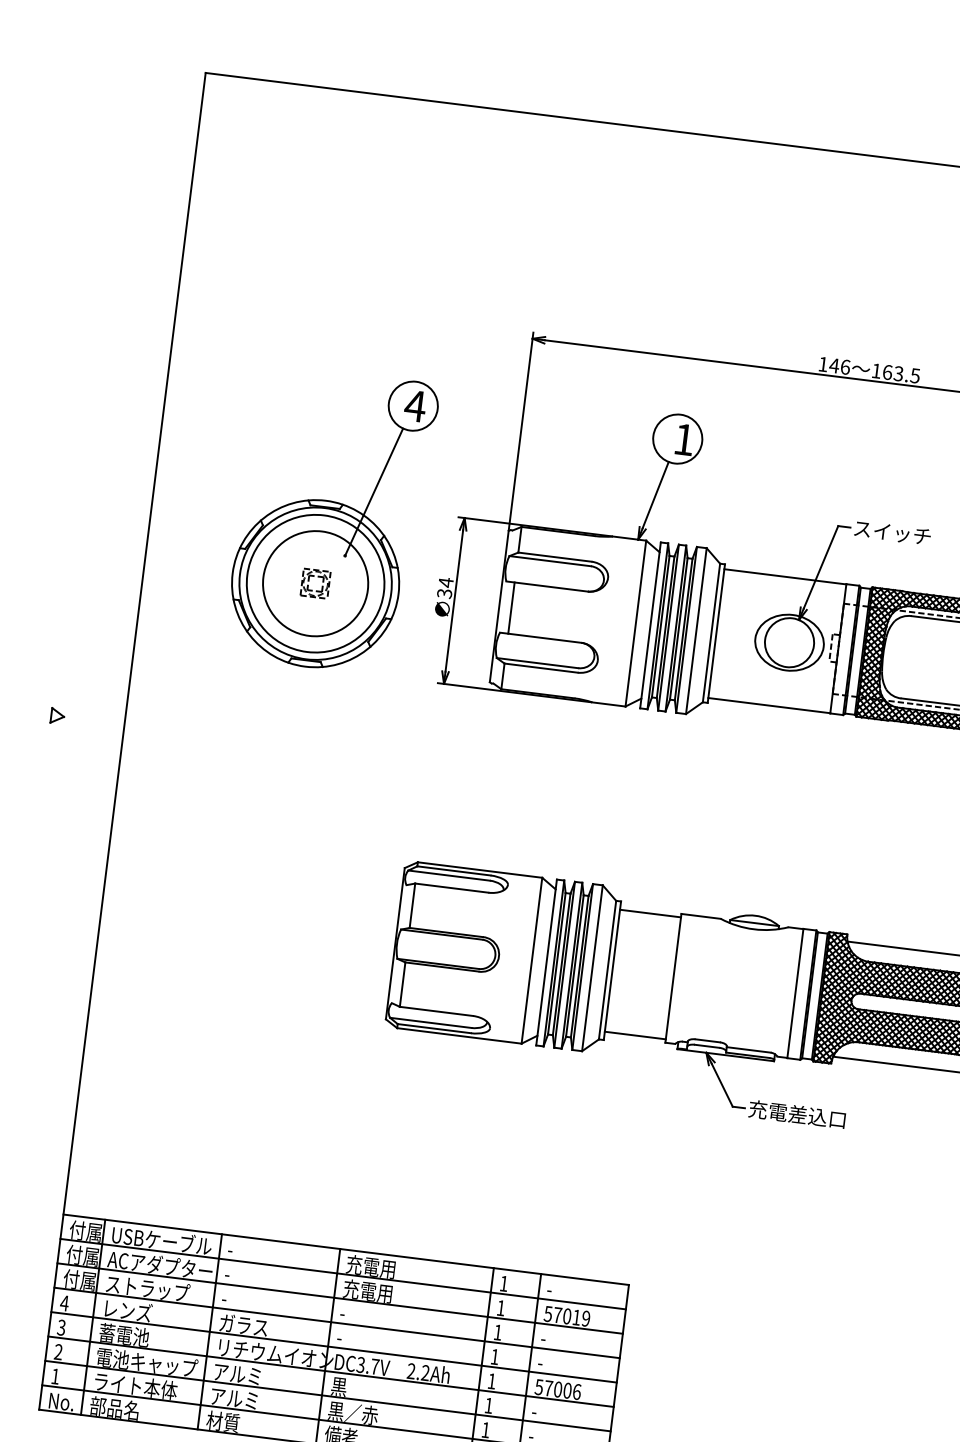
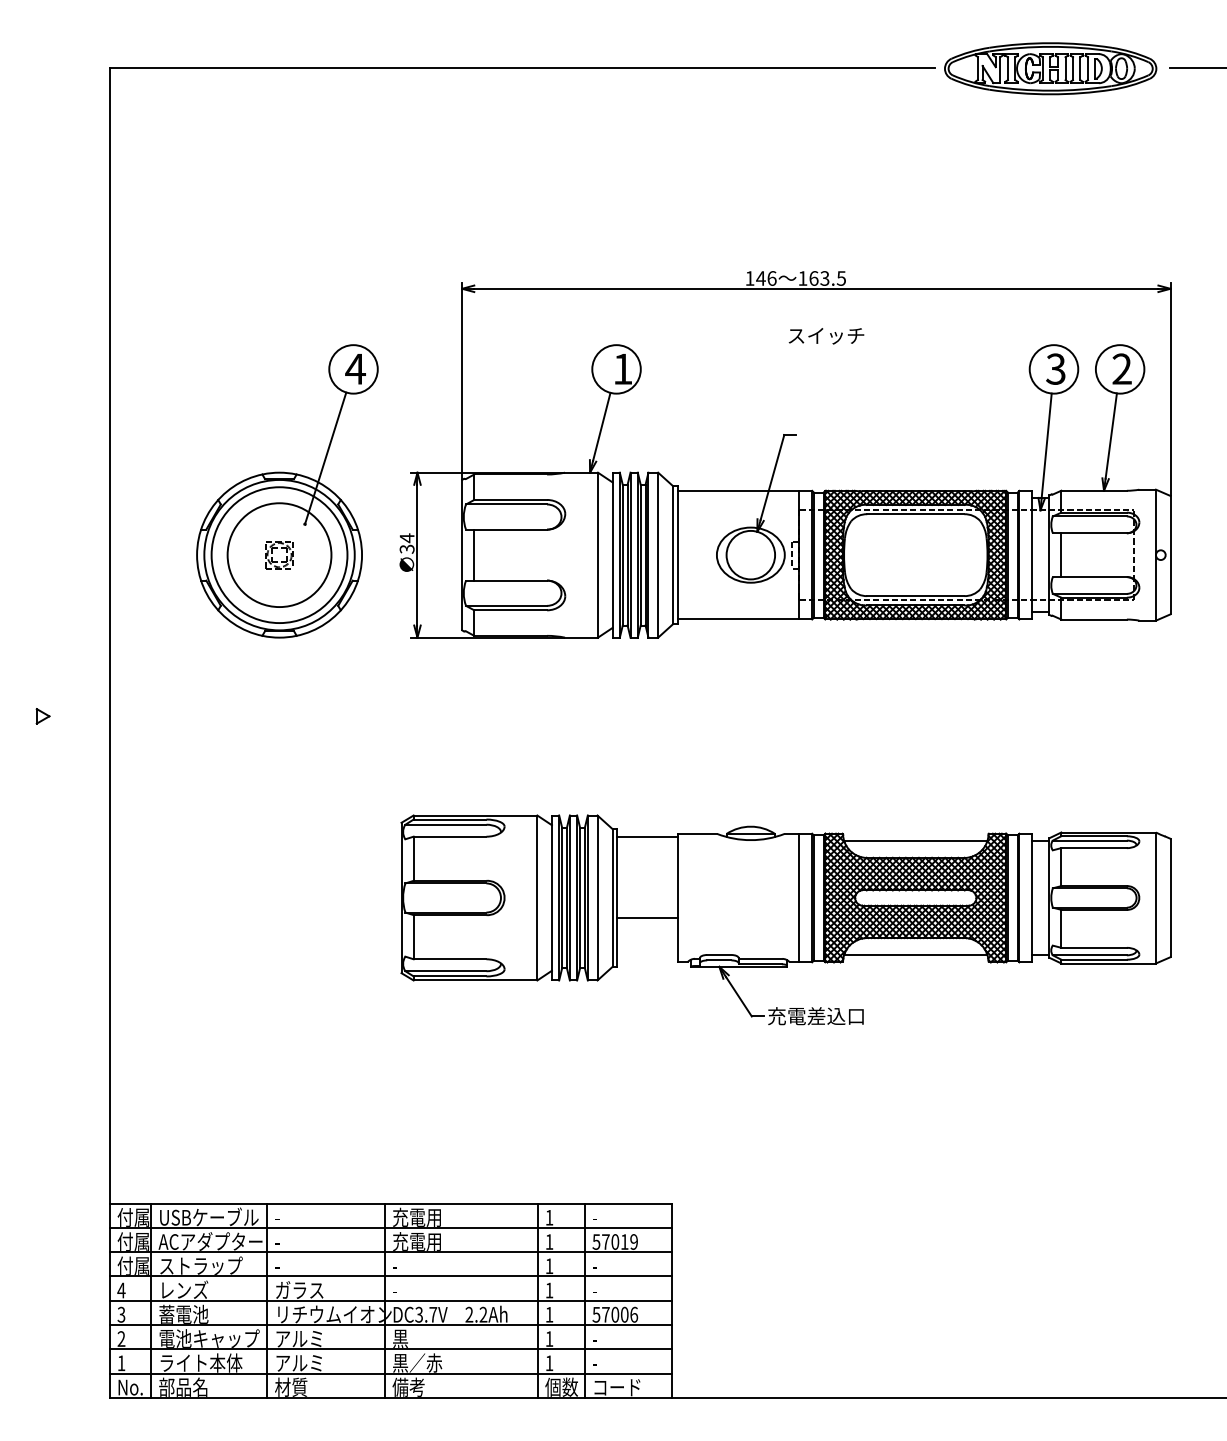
text: (892, 533) -> (826, 336), moved
line: (635, 1035) -> (647, 917), moved

